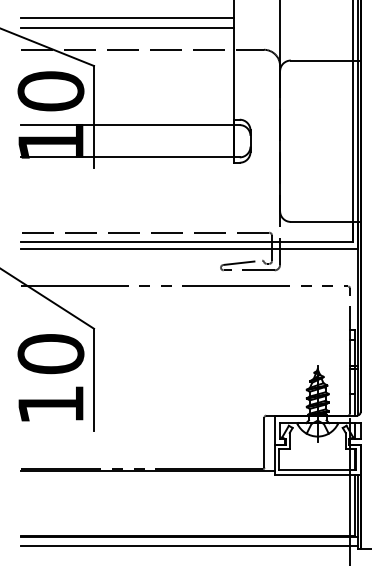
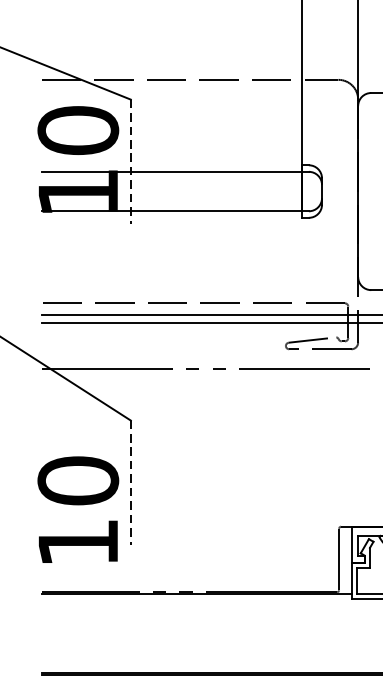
line: (127, 17) -> (171, 40), removed
line: (127, 28) -> (171, 53), removed
line: (94, 117) -> (131, 162), solid -> dashed
text: (50, 377) -> (77, 509), moved
line: (94, 380) -> (131, 483), solid -> dashed

